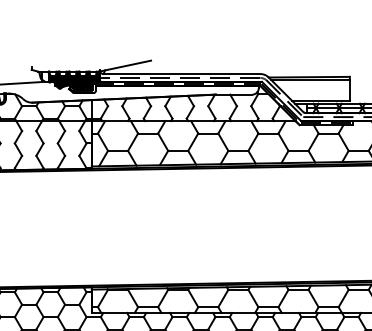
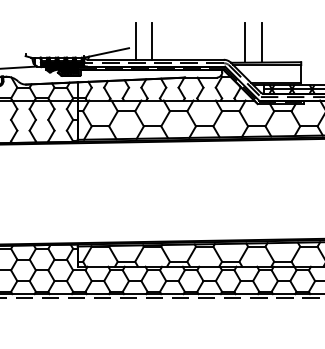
line: (158, 51) -> (135, 40), added
line: (178, 51) -> (152, 40), added
line: (285, 54) -> (245, 42), added
line: (303, 54) -> (261, 42), added

